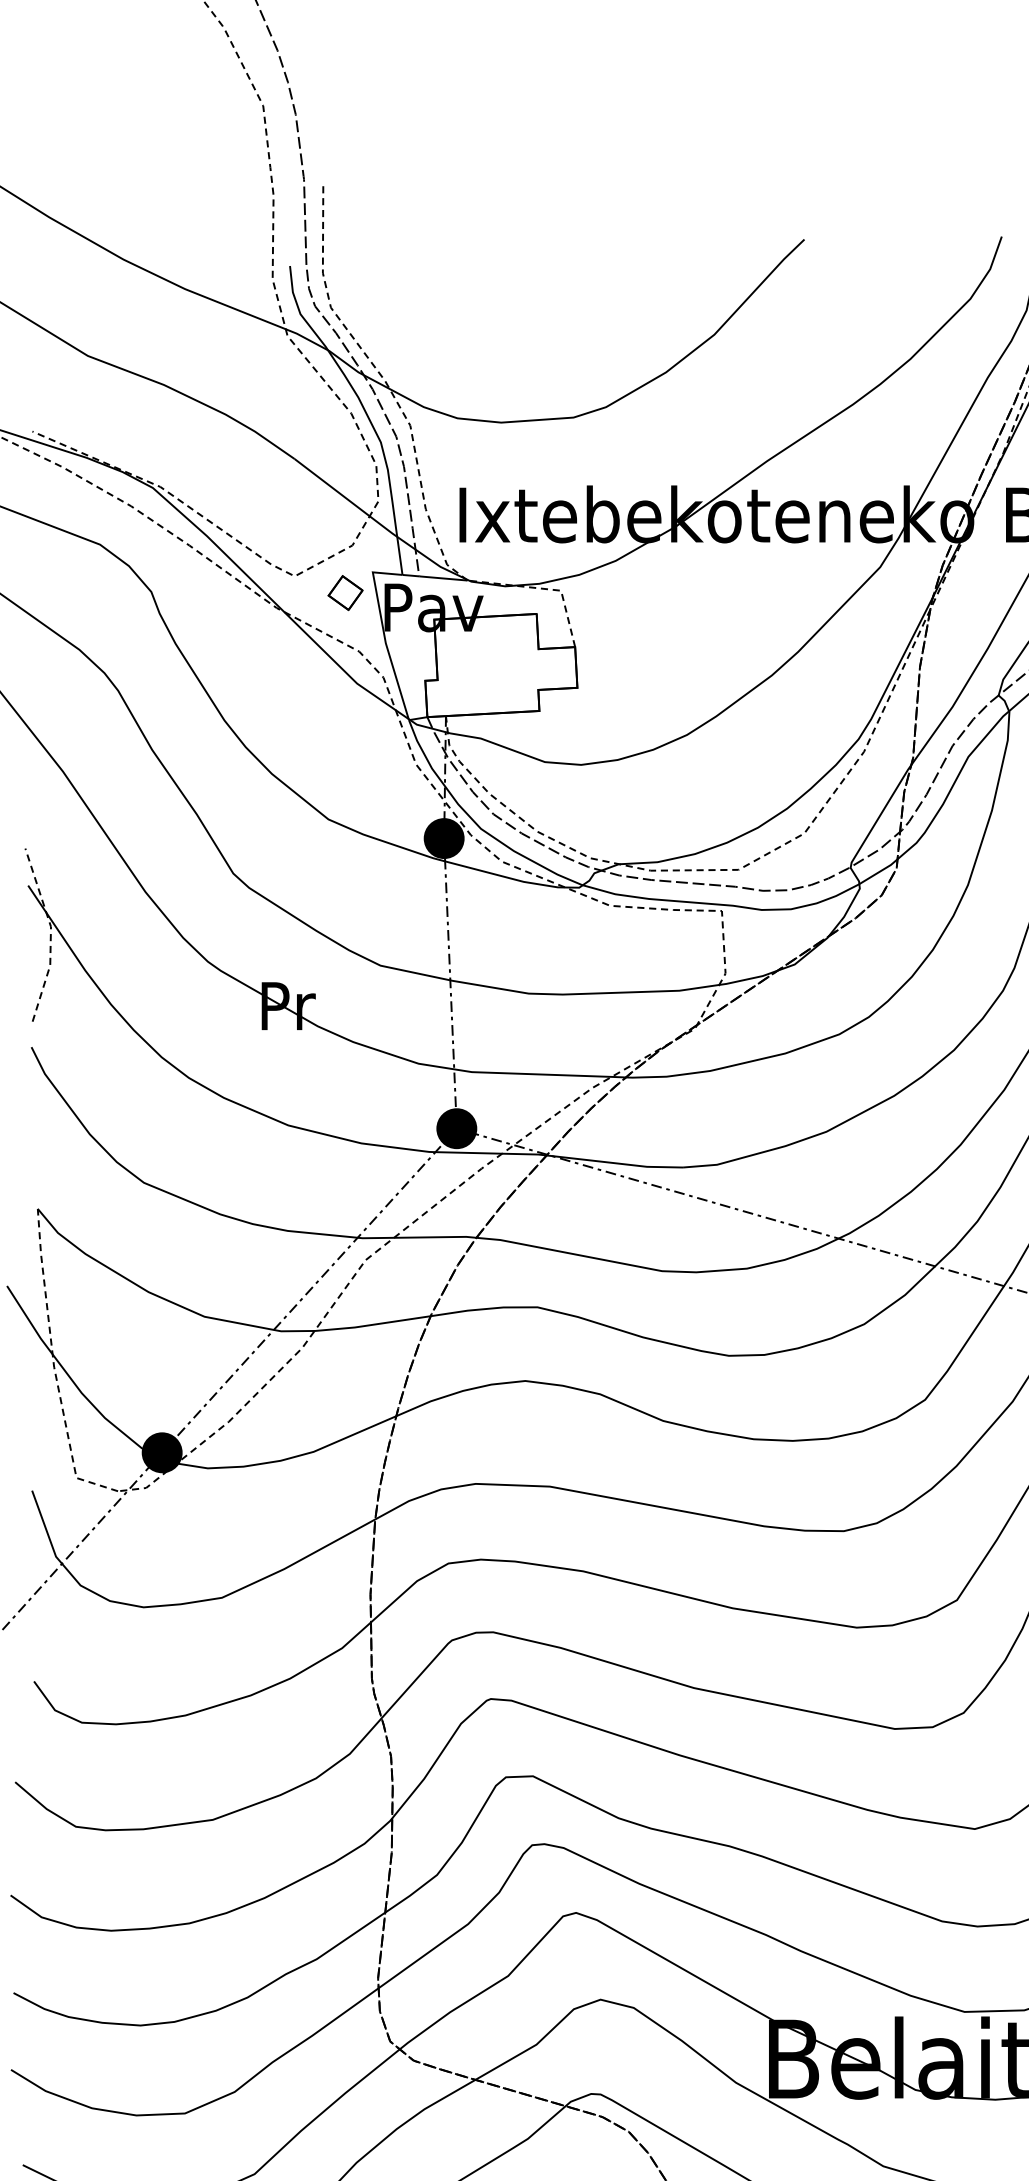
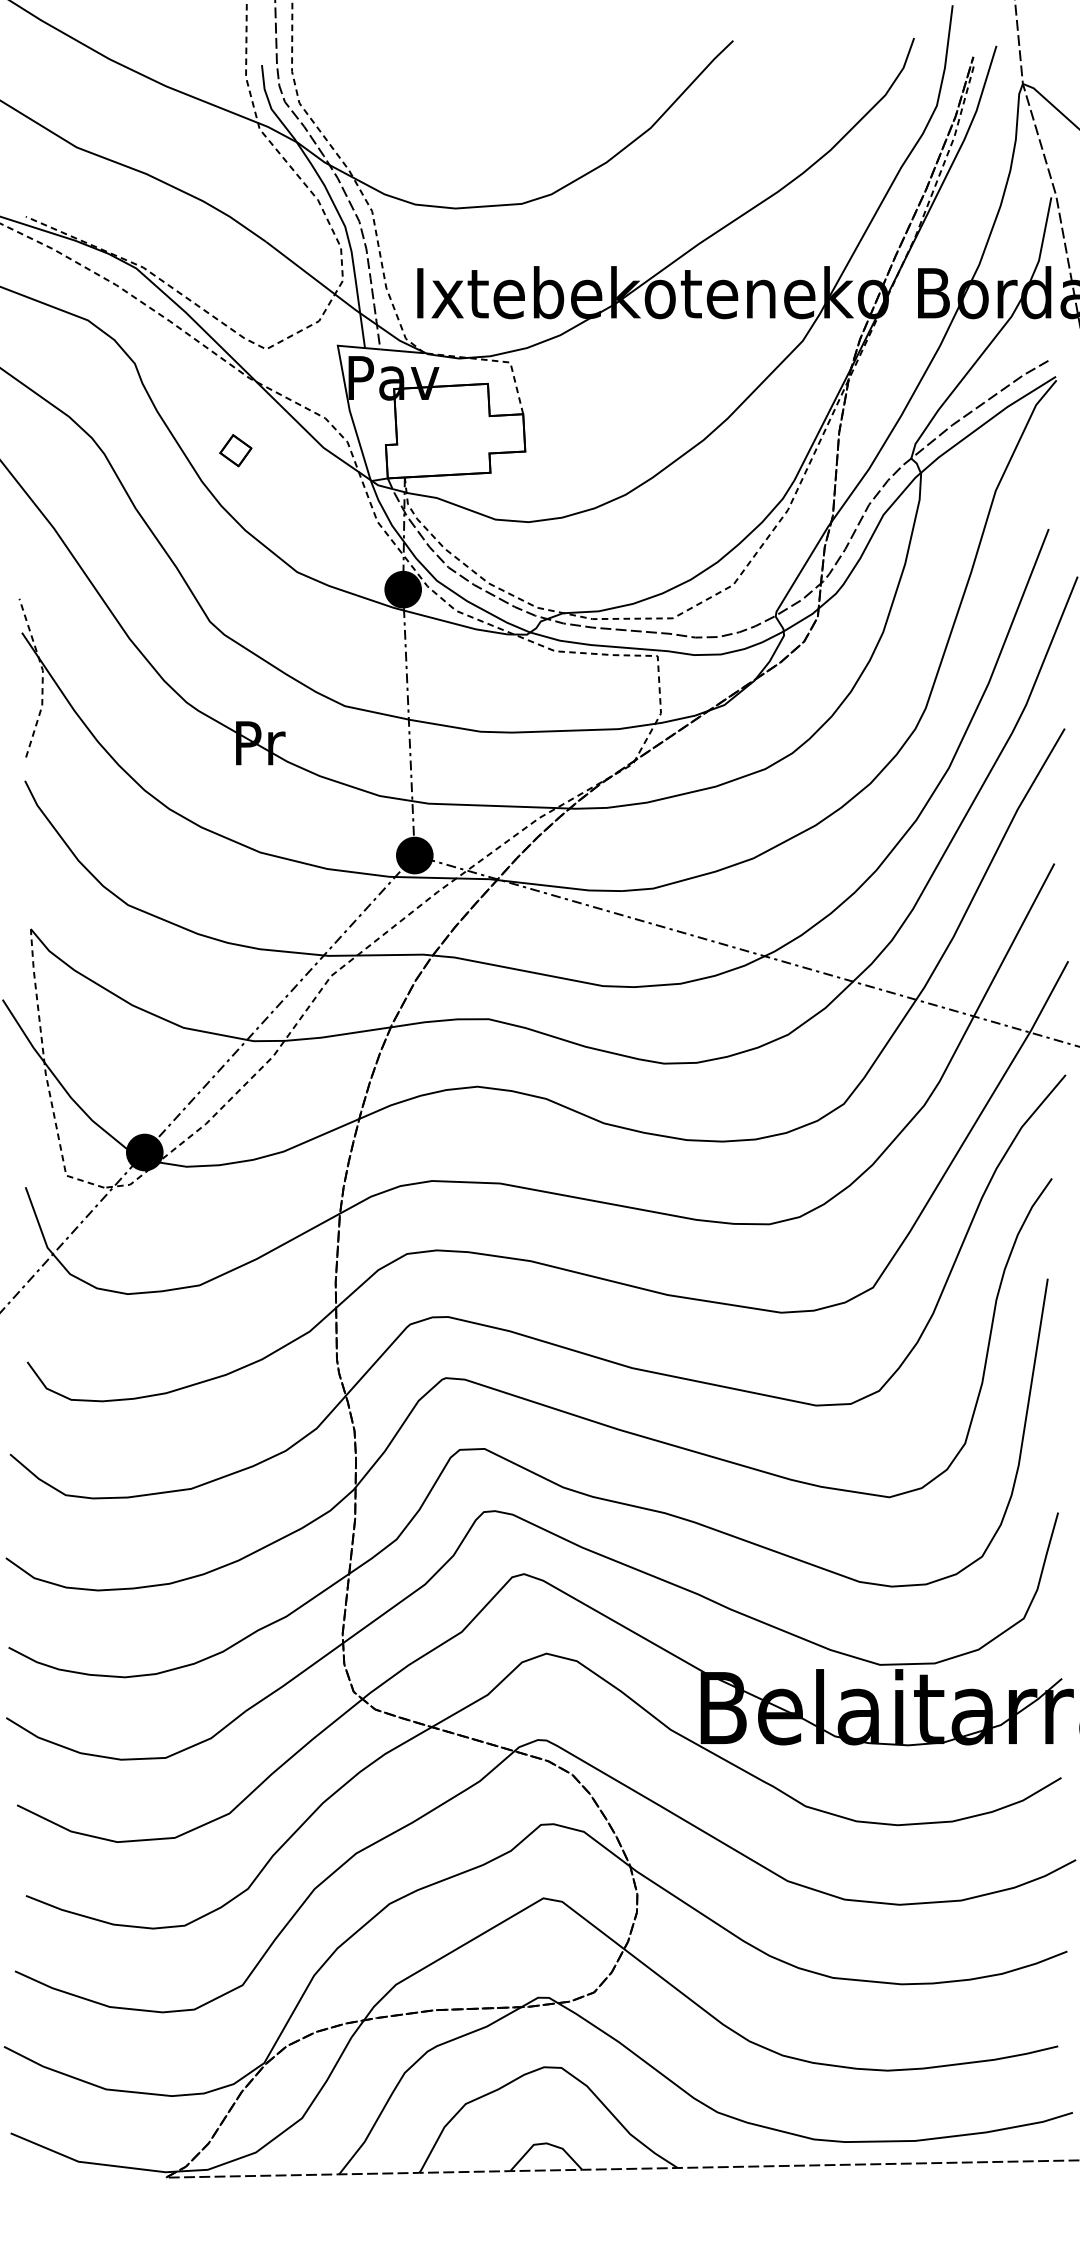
part: (345, 592) -> (235, 450), moved

